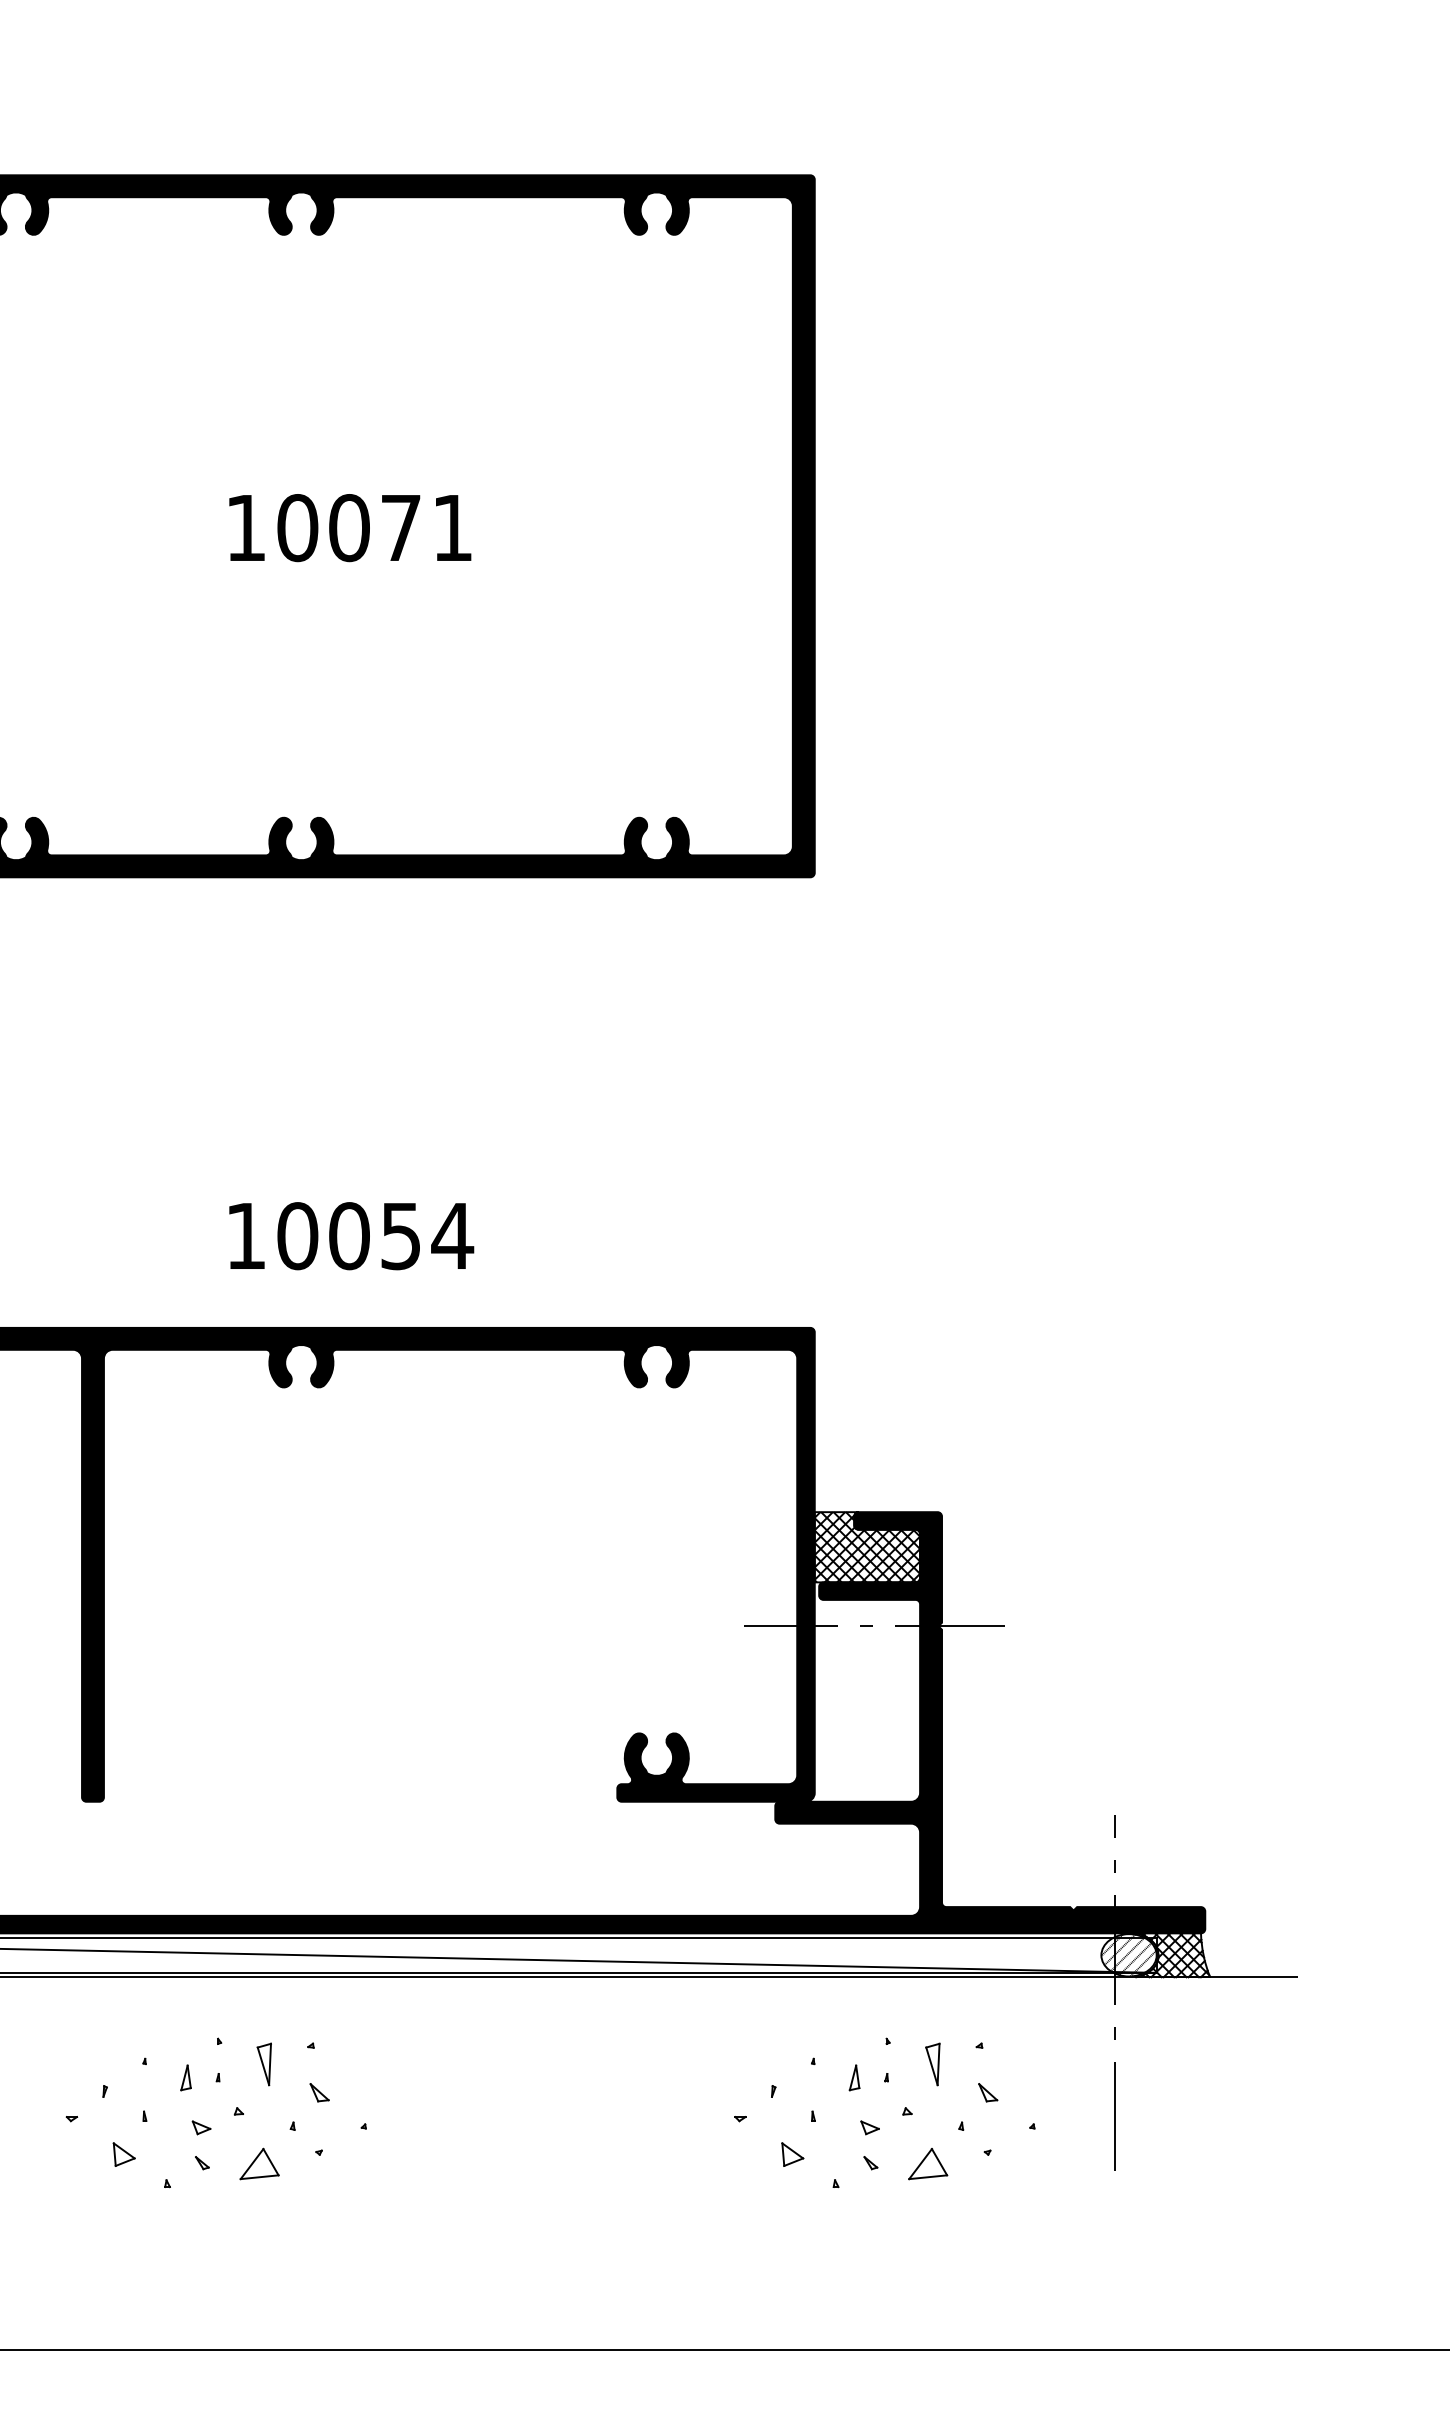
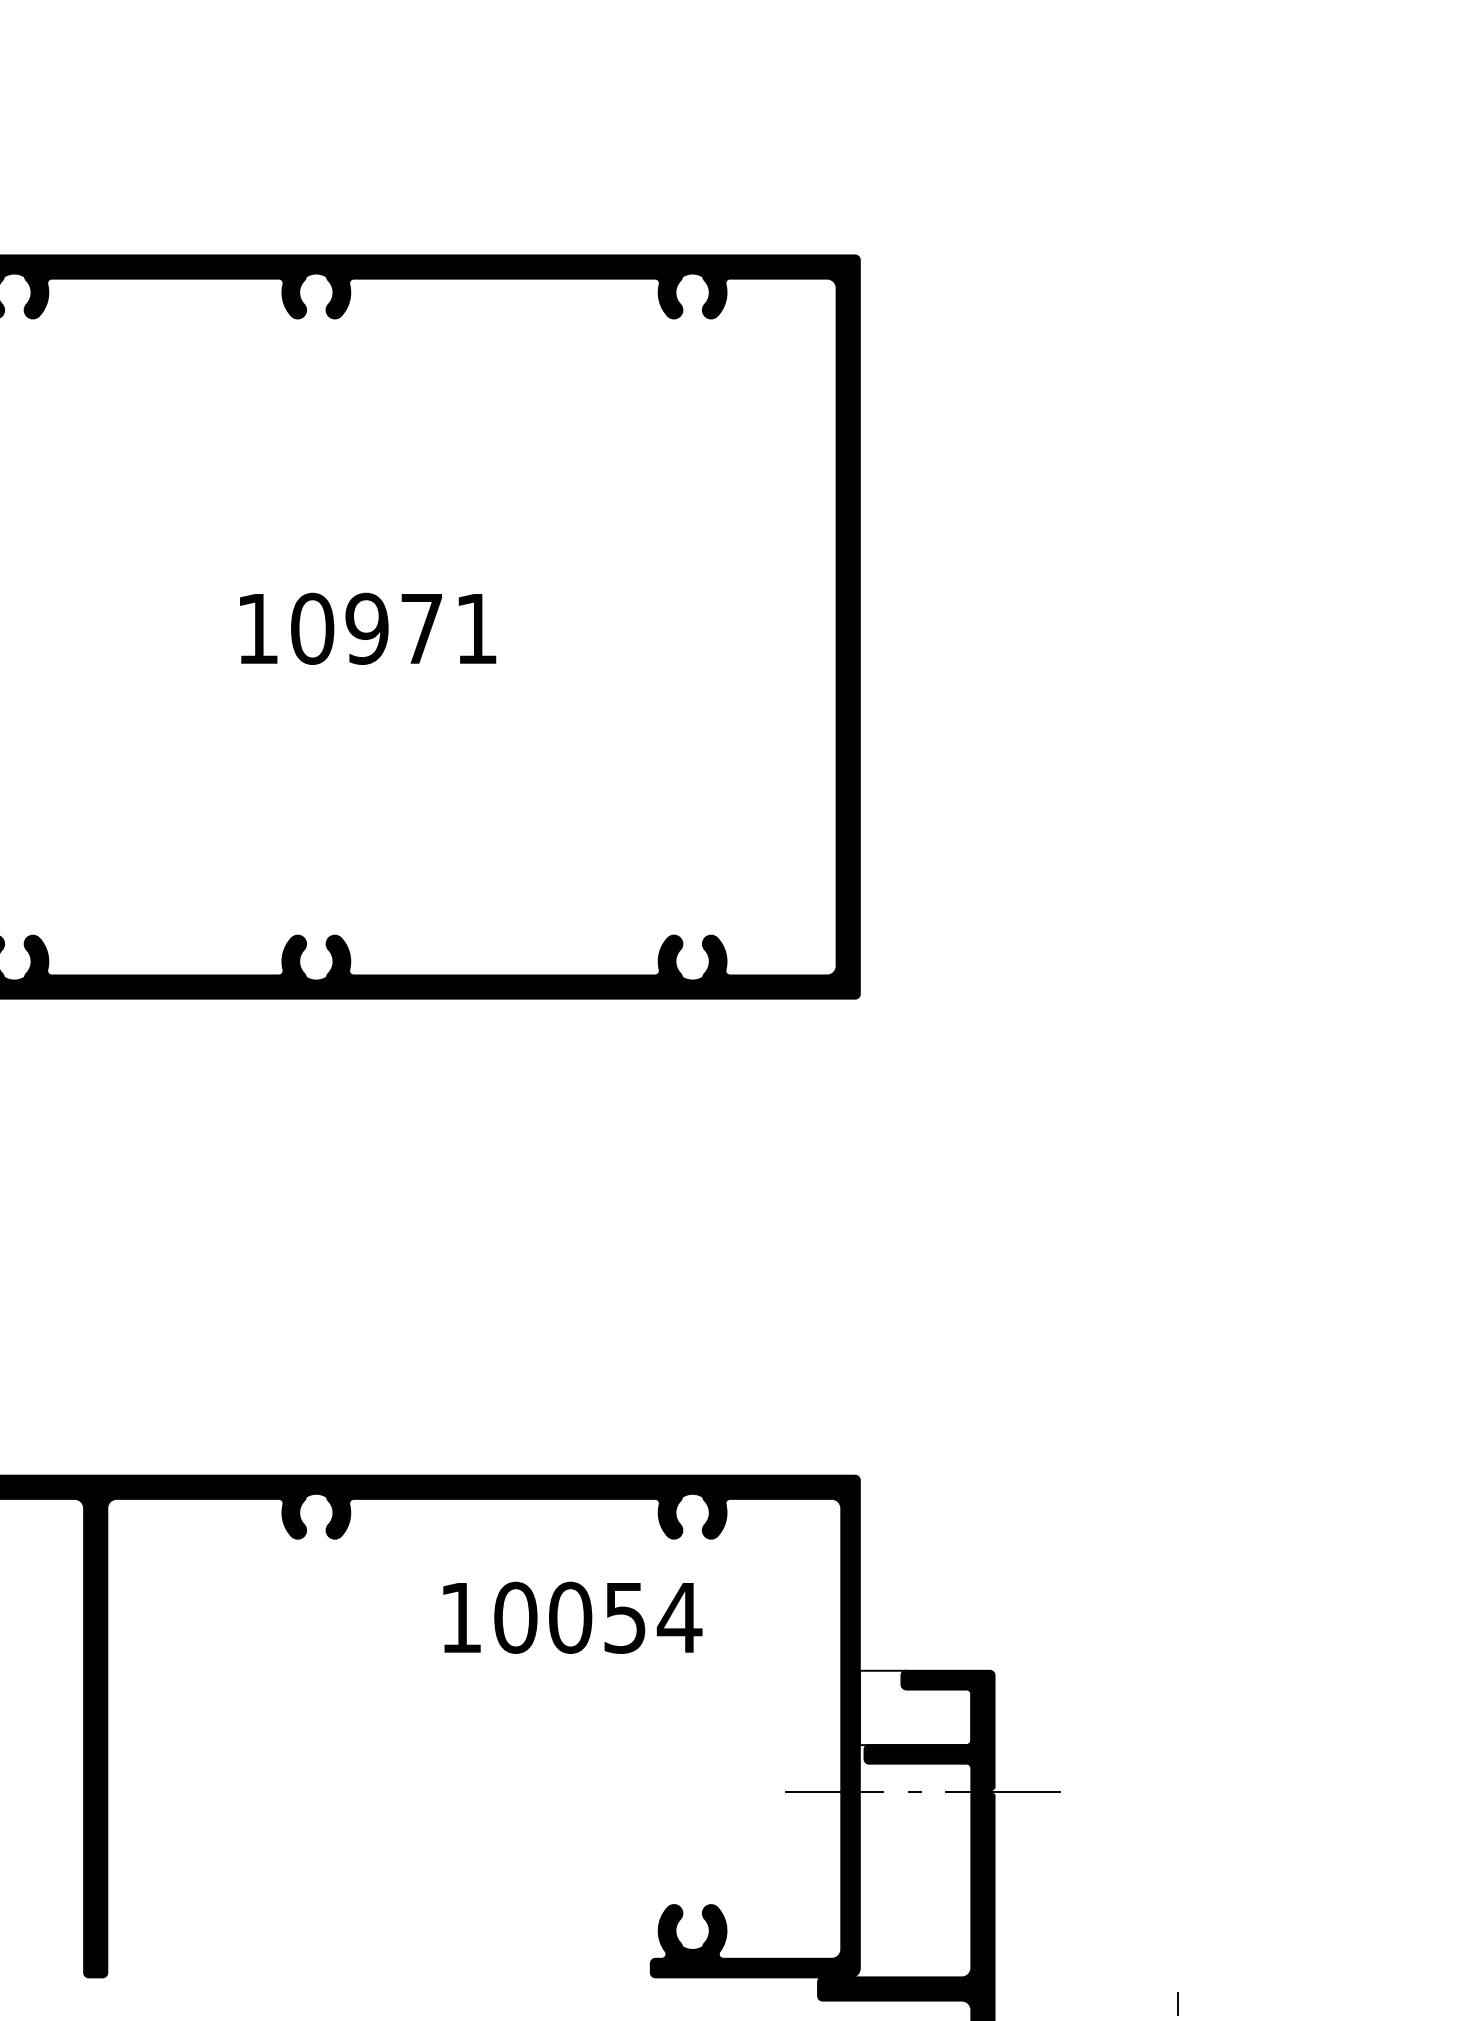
text: (348, 528) -> (366, 629), 10071 -> 10971
text: (351, 1236) -> (572, 1618), moved
hatch: (867, 1547) -> (915, 1708), removed

